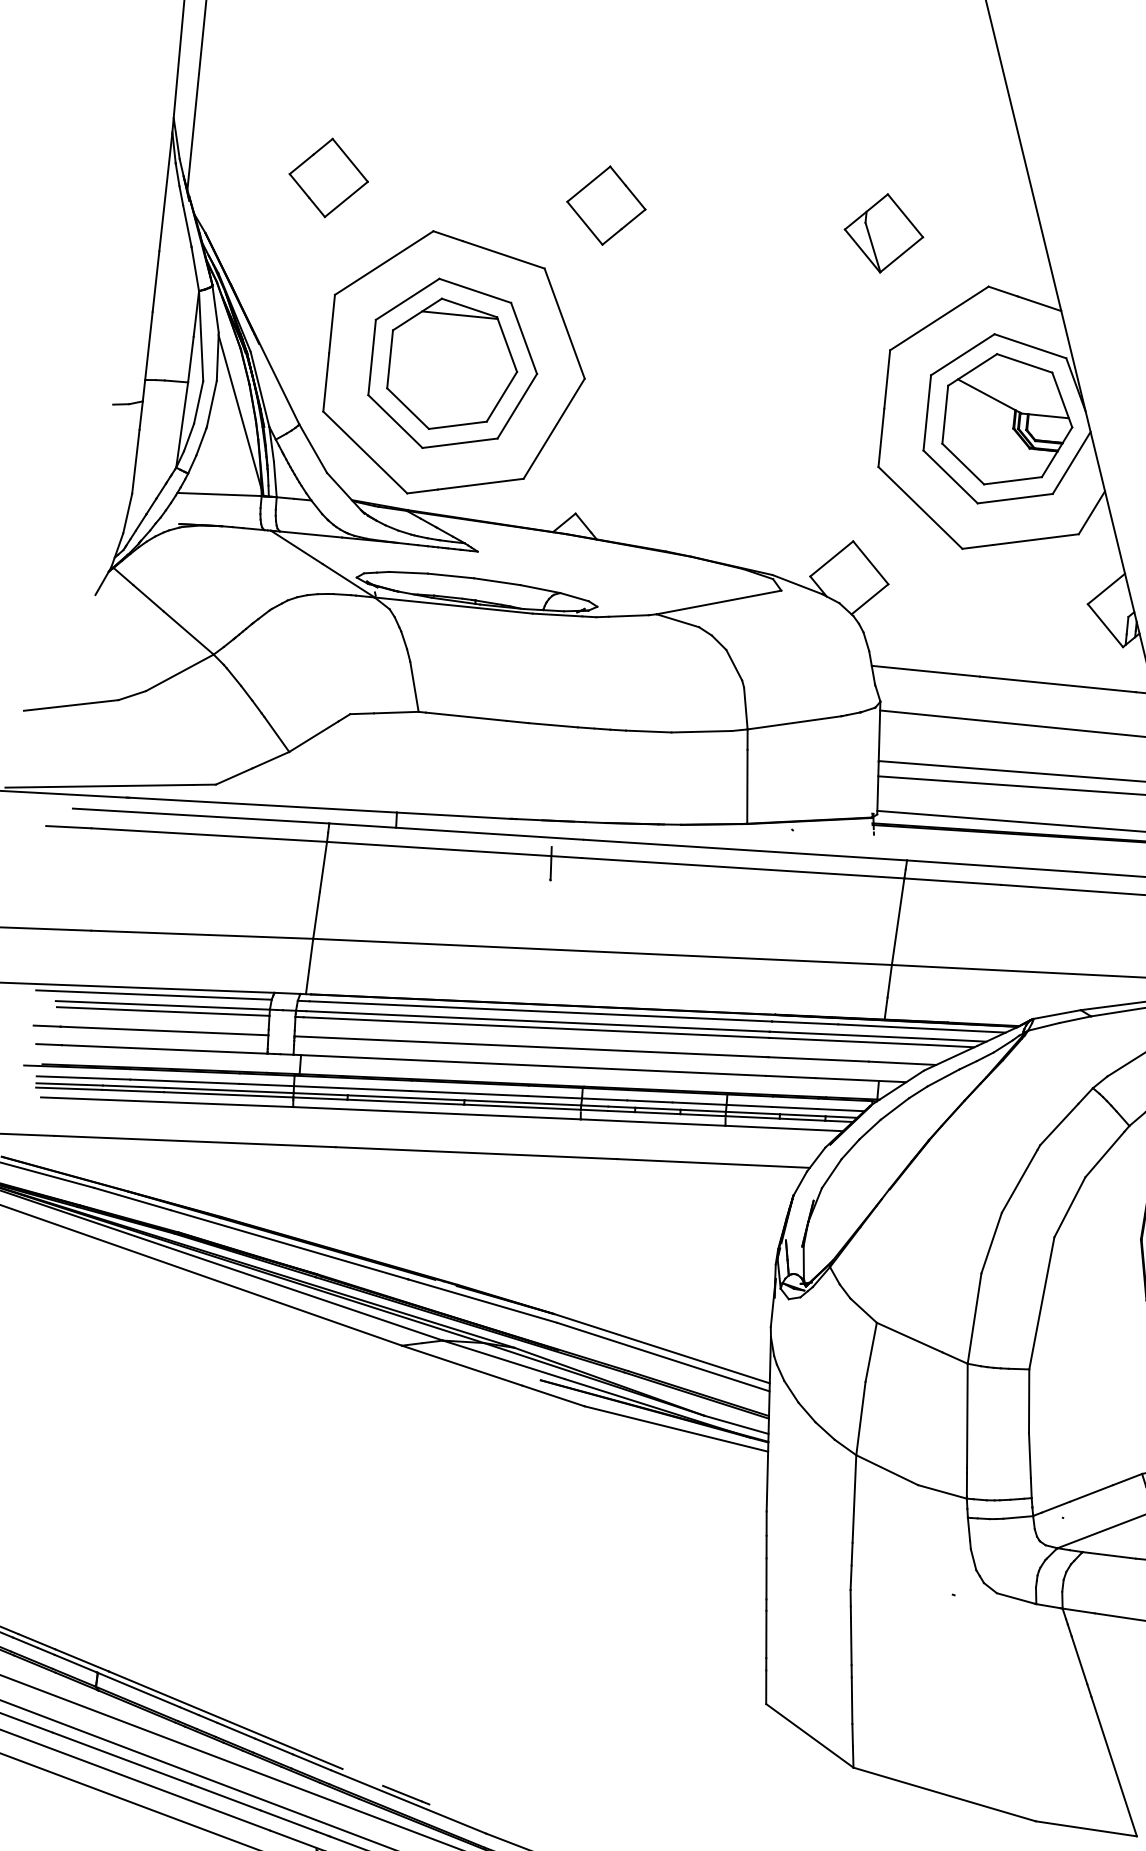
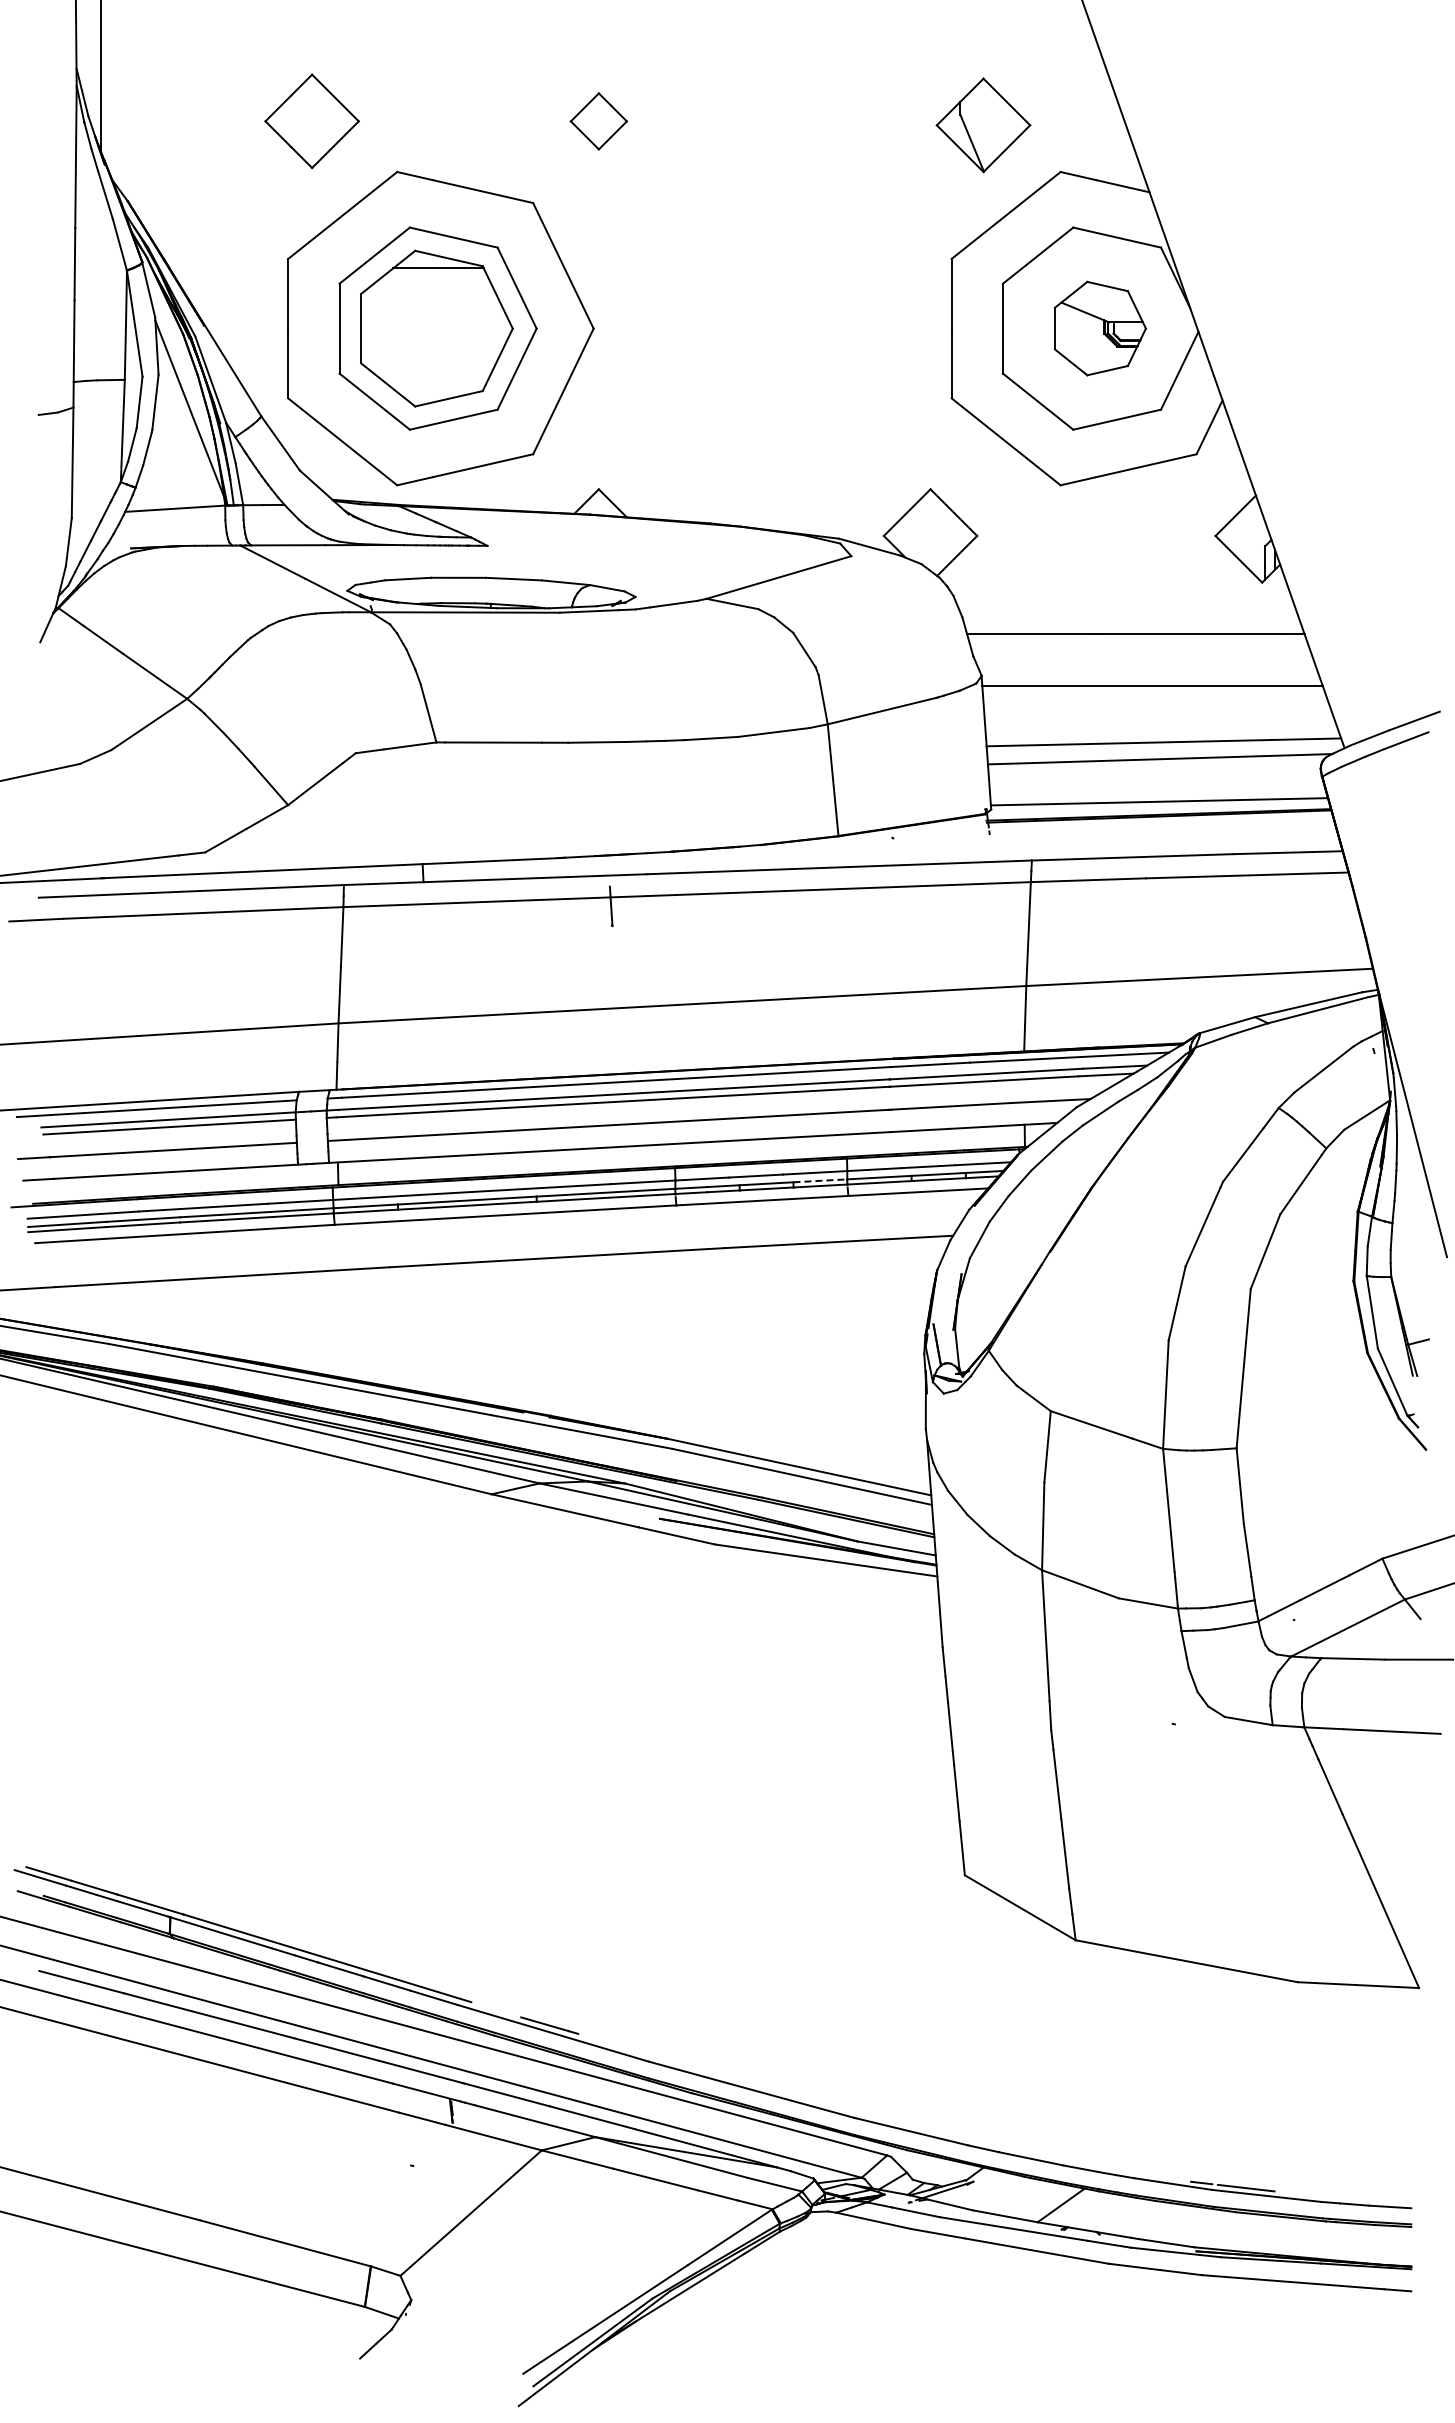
part: (328, 178) -> (311, 121), moved
part: (606, 205) -> (598, 121), size x0.6
part: (883, 233) -> (983, 125), moved
part: (1008, 420) -> (1100, 328), size x0.6
line: (703, 1110) -> (820, 1180), solid -> dashed

